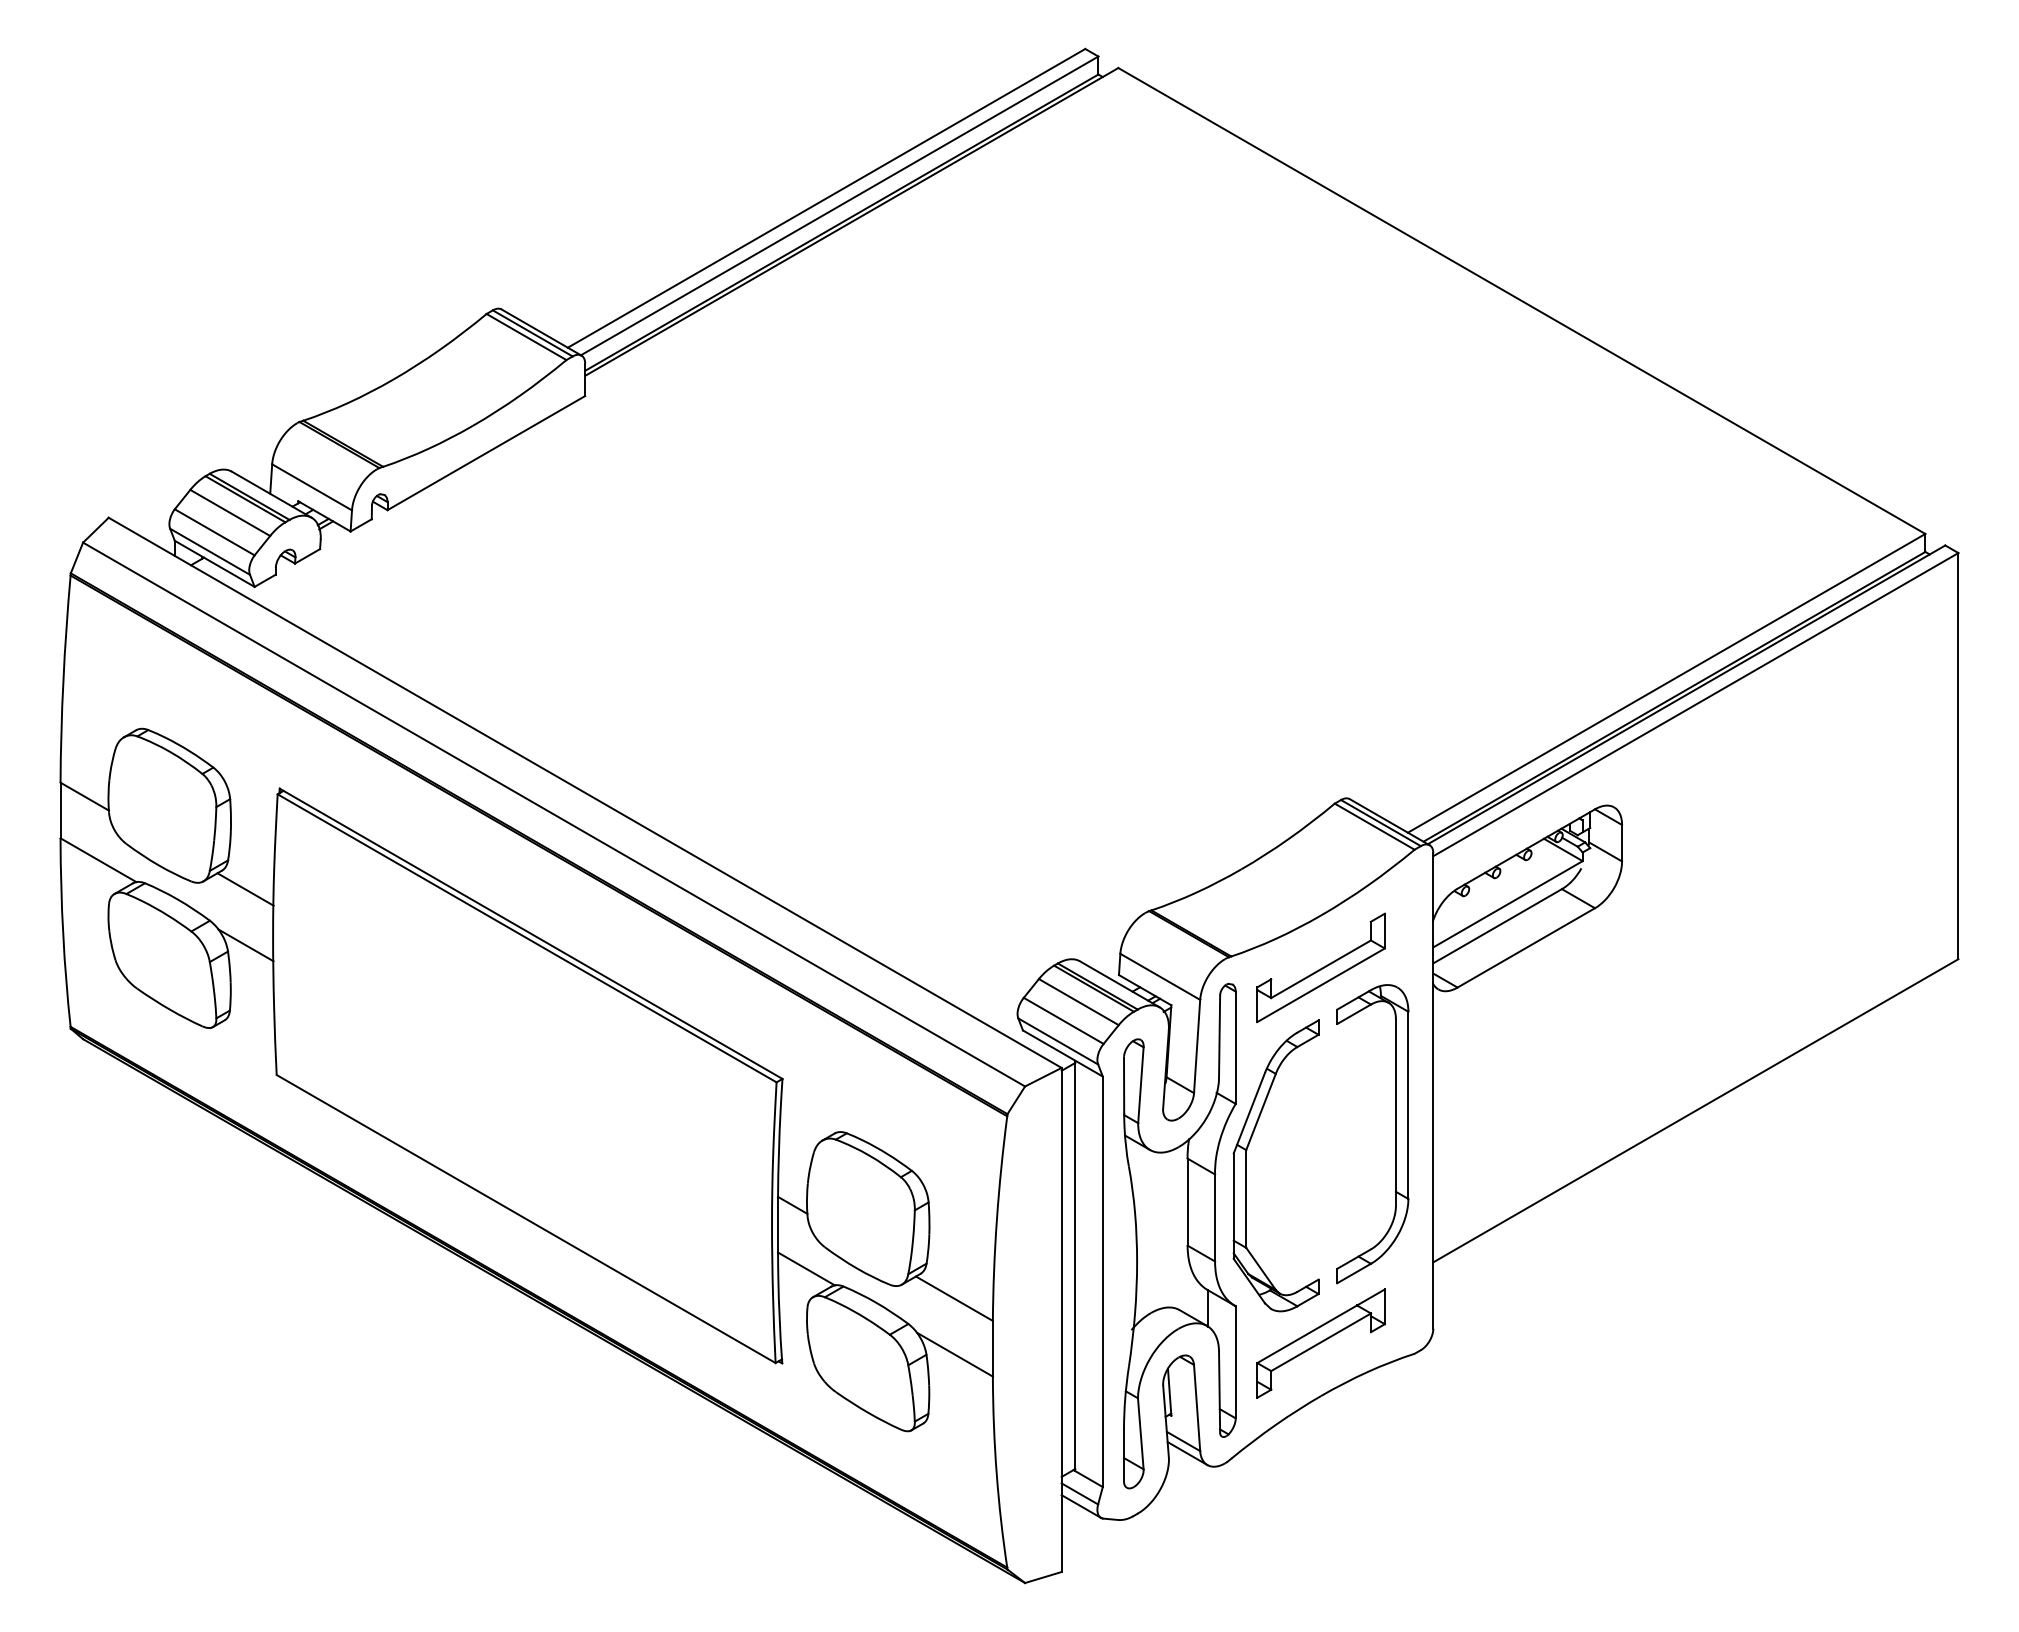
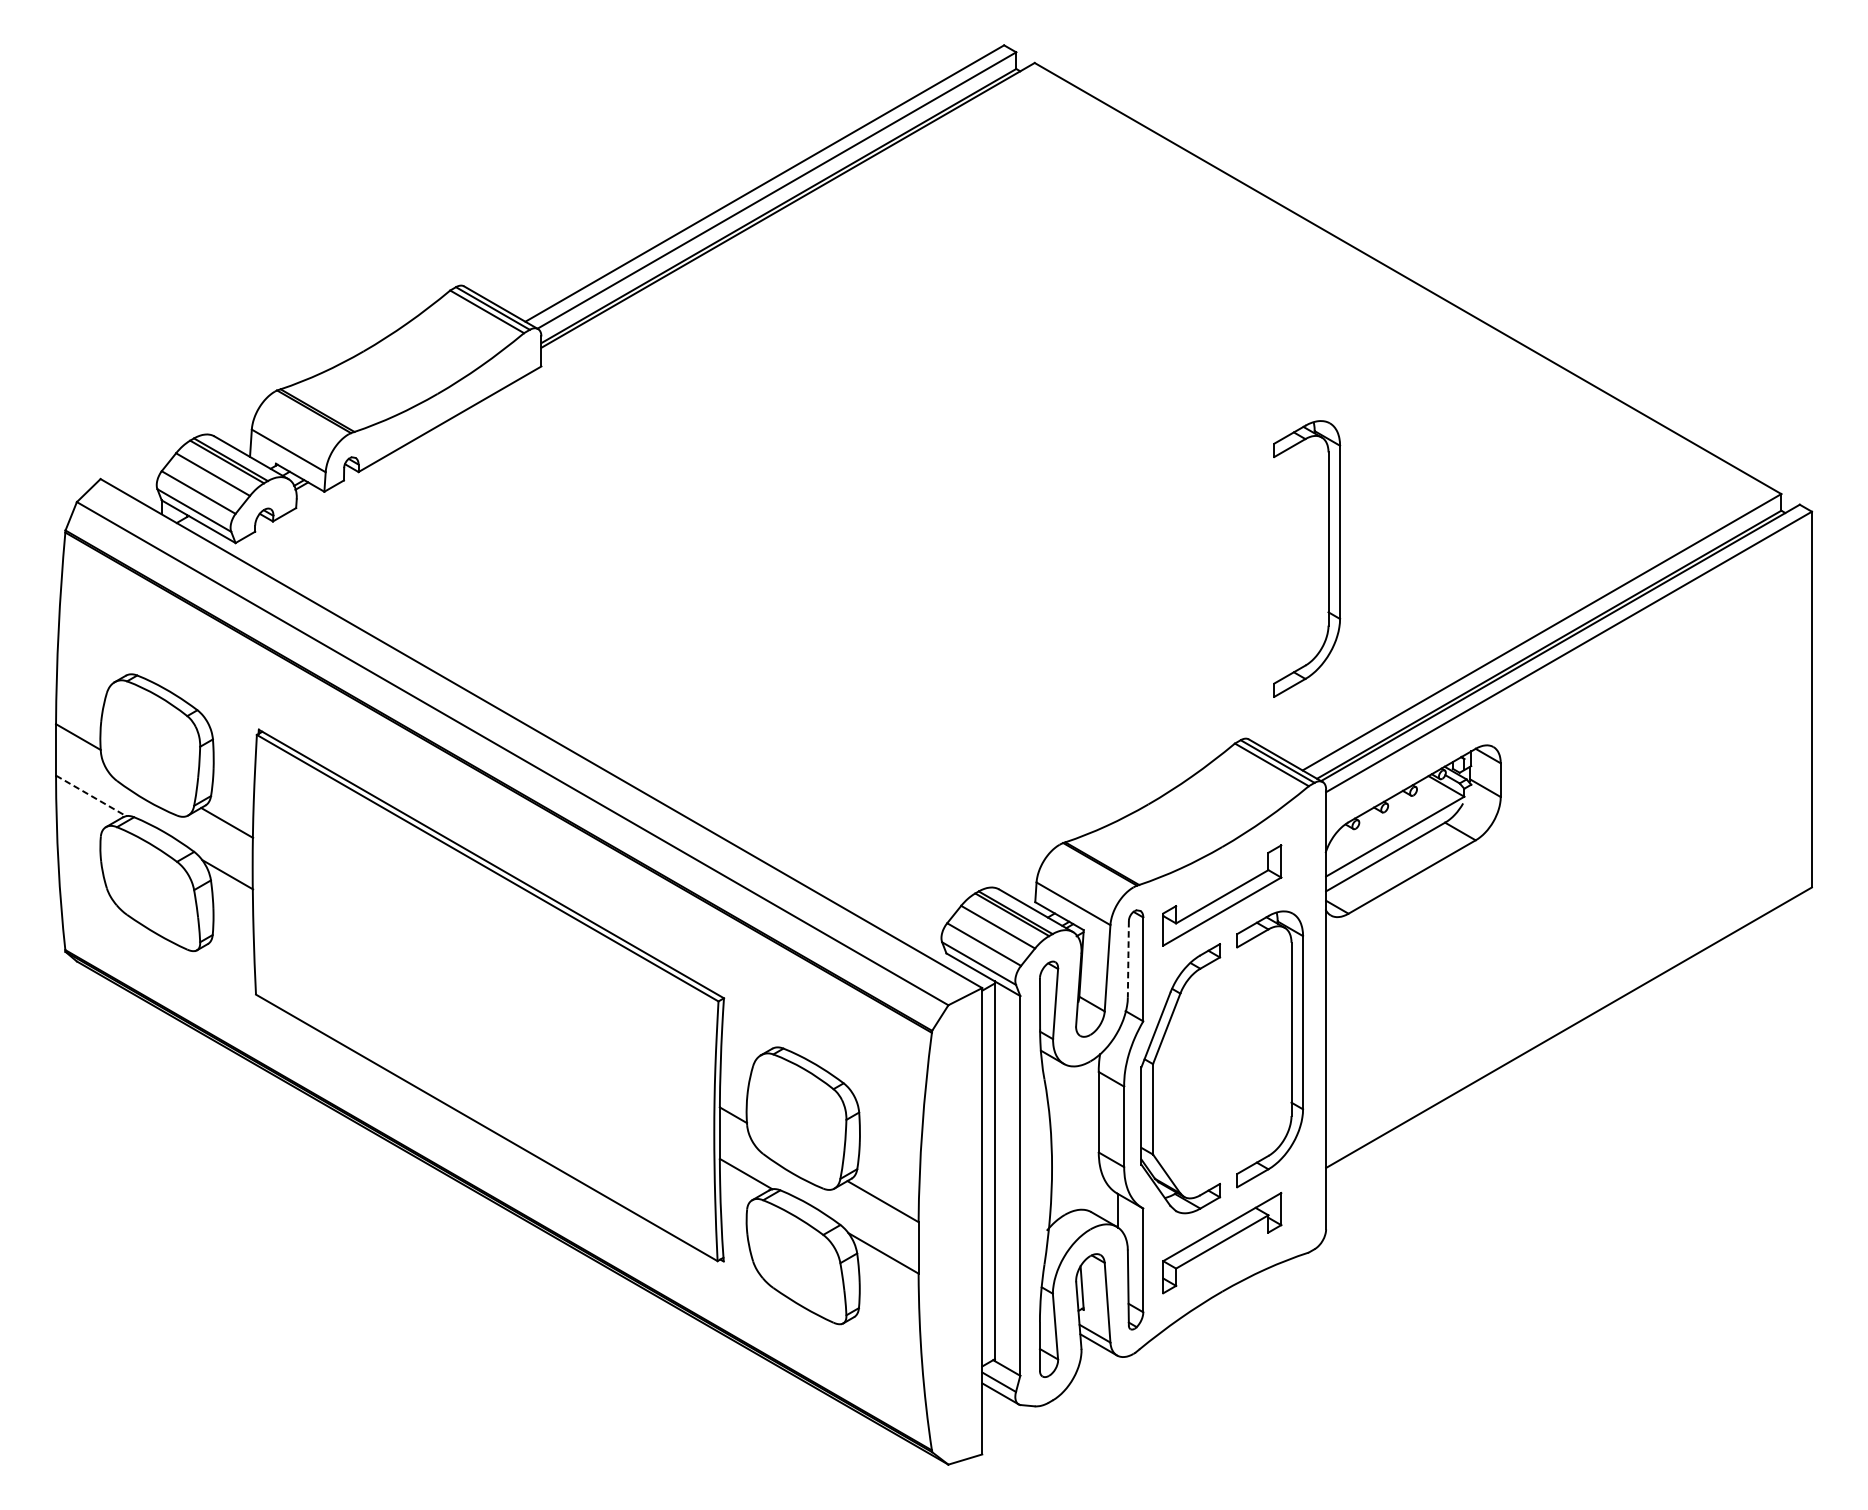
part: (1435, 604) -> (1328, 559), added
line: (98, 860) -> (91, 796), solid -> dashed
line: (1219, 1037) -> (1128, 959), solid -> dashed

